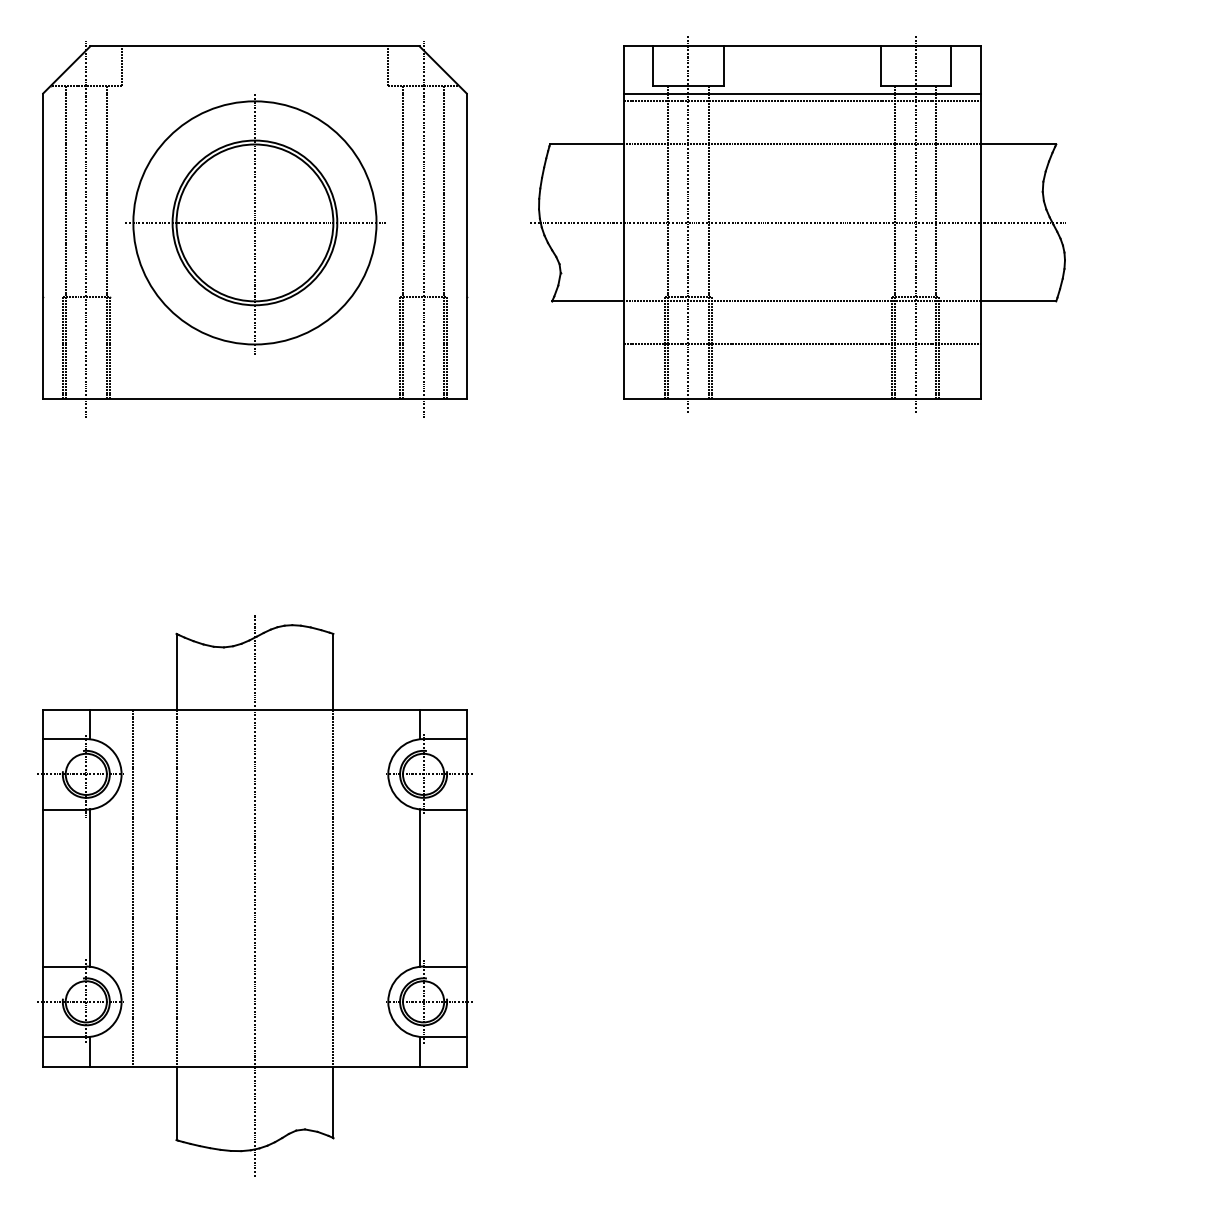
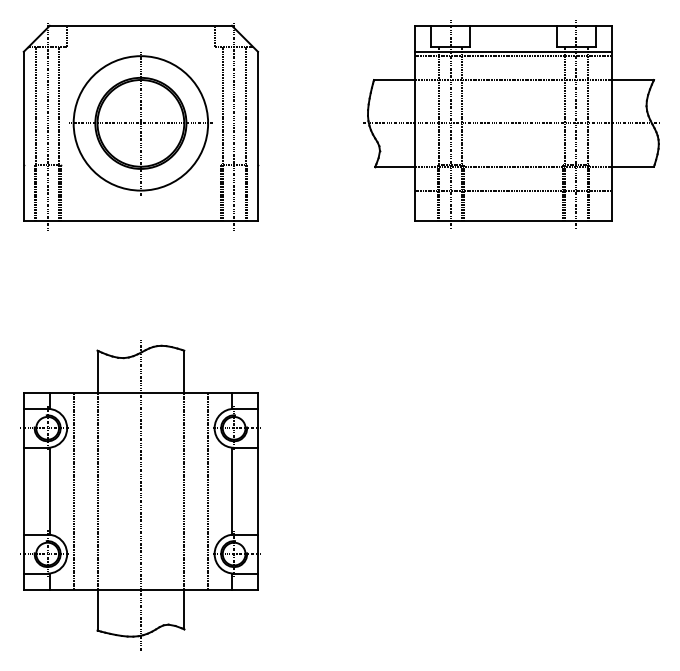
part: (798, 224) -> (511, 124), moved
line: (377, 886) -> (208, 490), added

